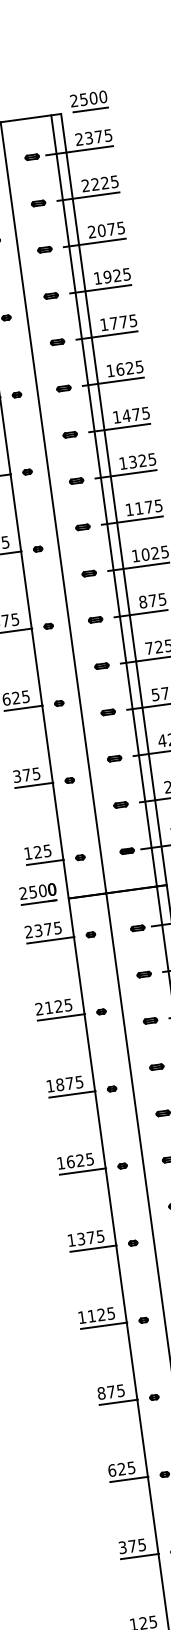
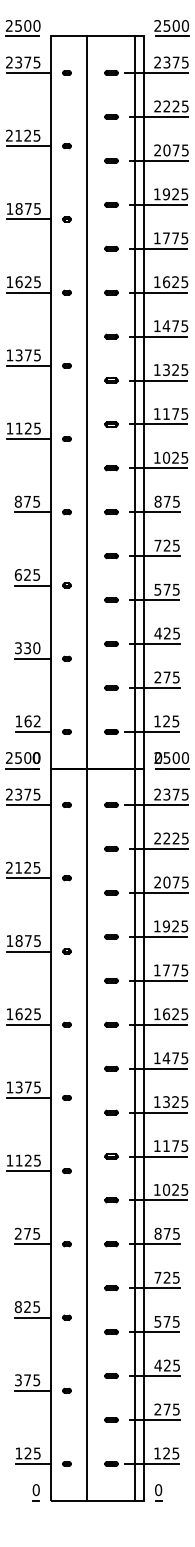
text: (32, 774) -> (32, 648), 375 -> 330
text: (42, 851) -> (32, 721), 125 -> 162
text: (100, 1393) -> (17, 1233), 875 -> 275
text: (111, 1470) -> (17, 1306), 625 -> 825

